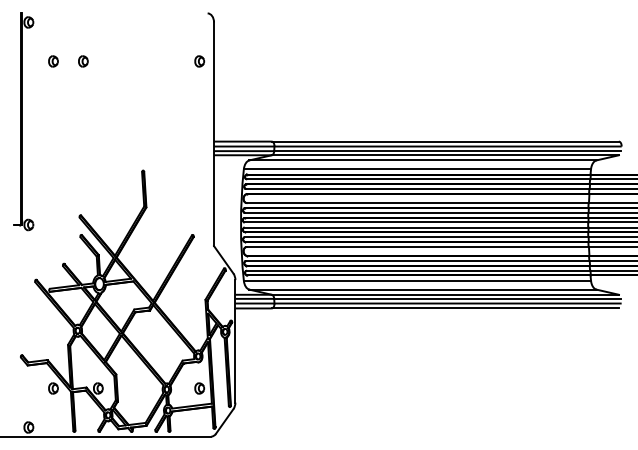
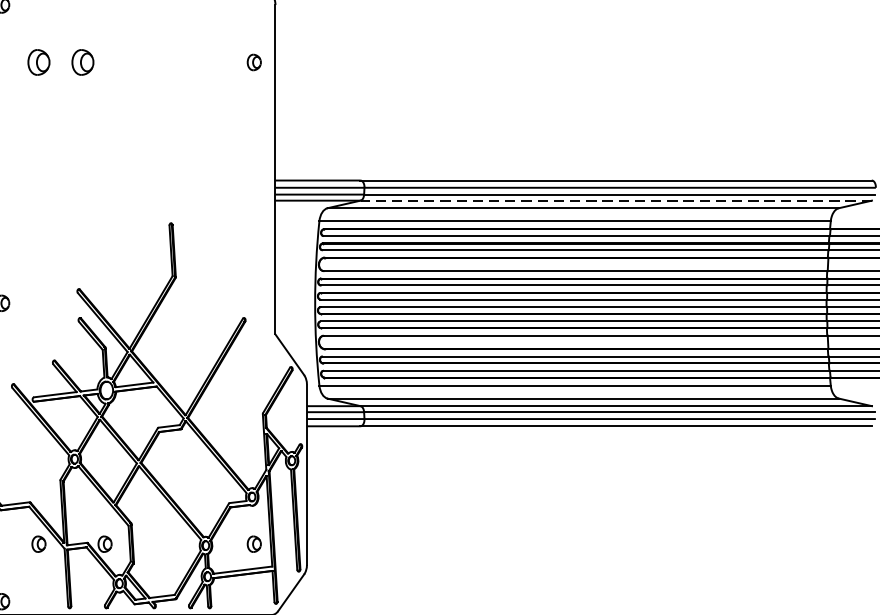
part: (53, 61) -> (38, 62), size x1.6
part: (83, 61) -> (83, 62), size x1.6
line: (445, 155) -> (616, 201), solid -> dashed

